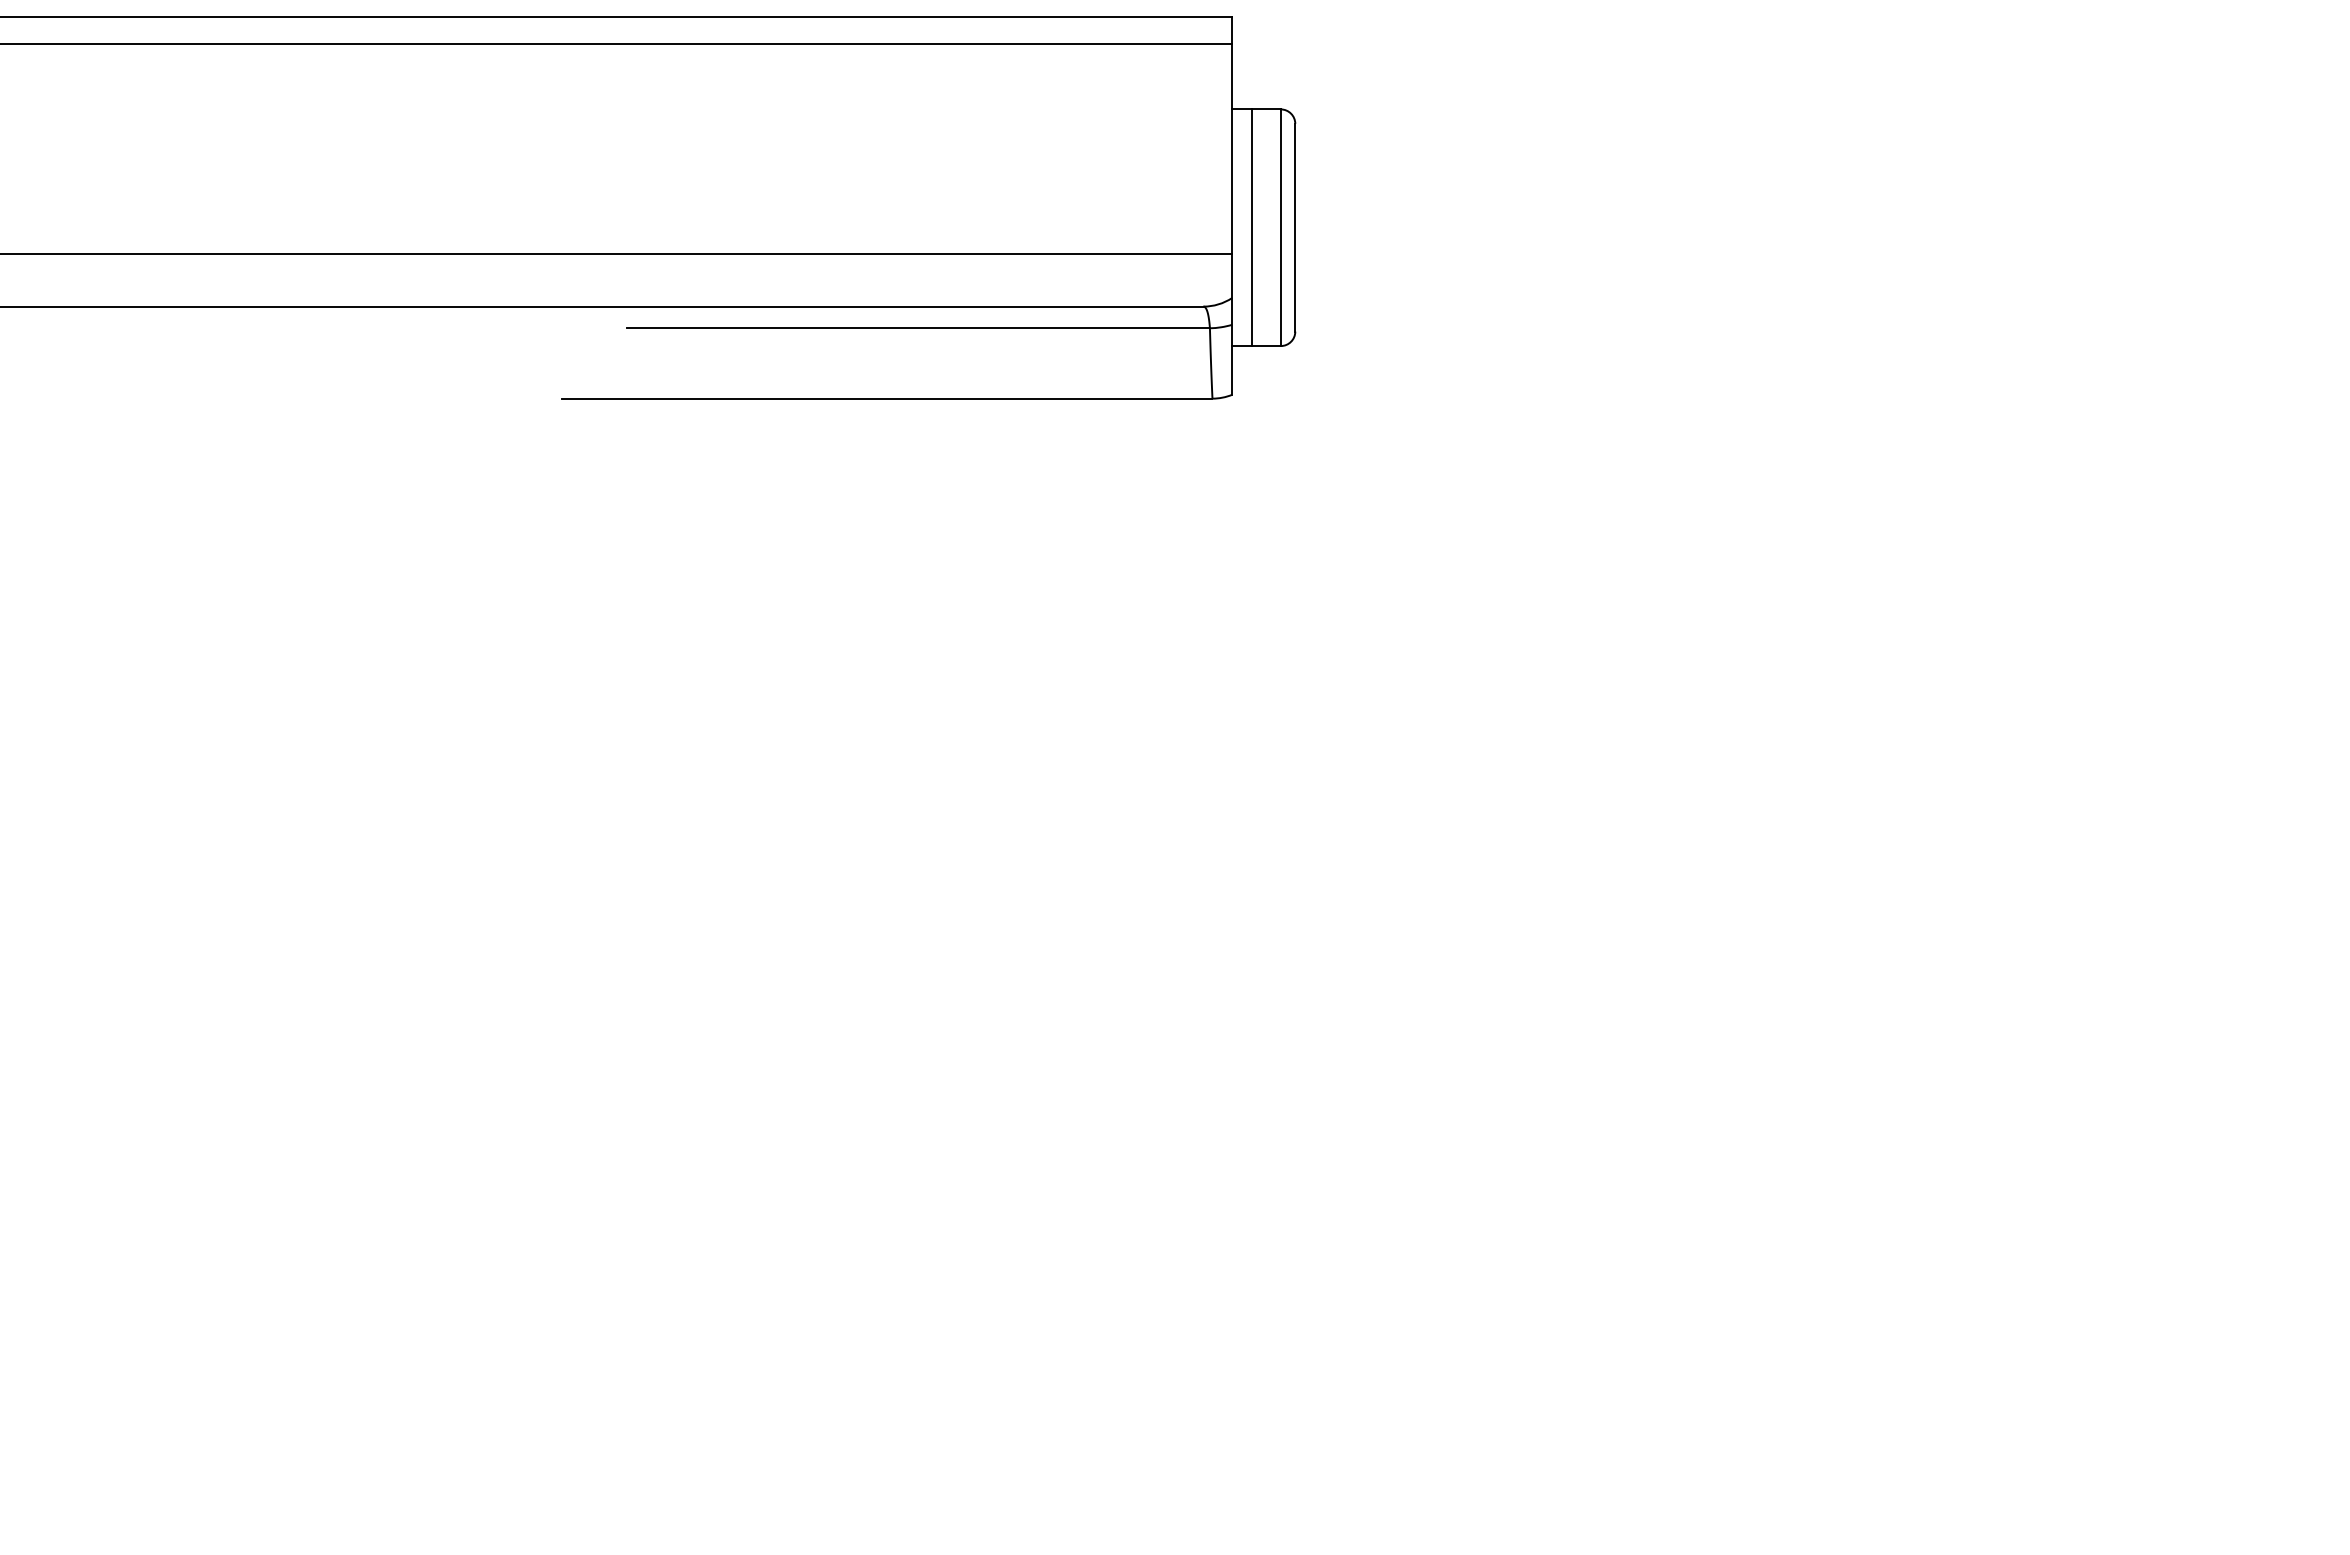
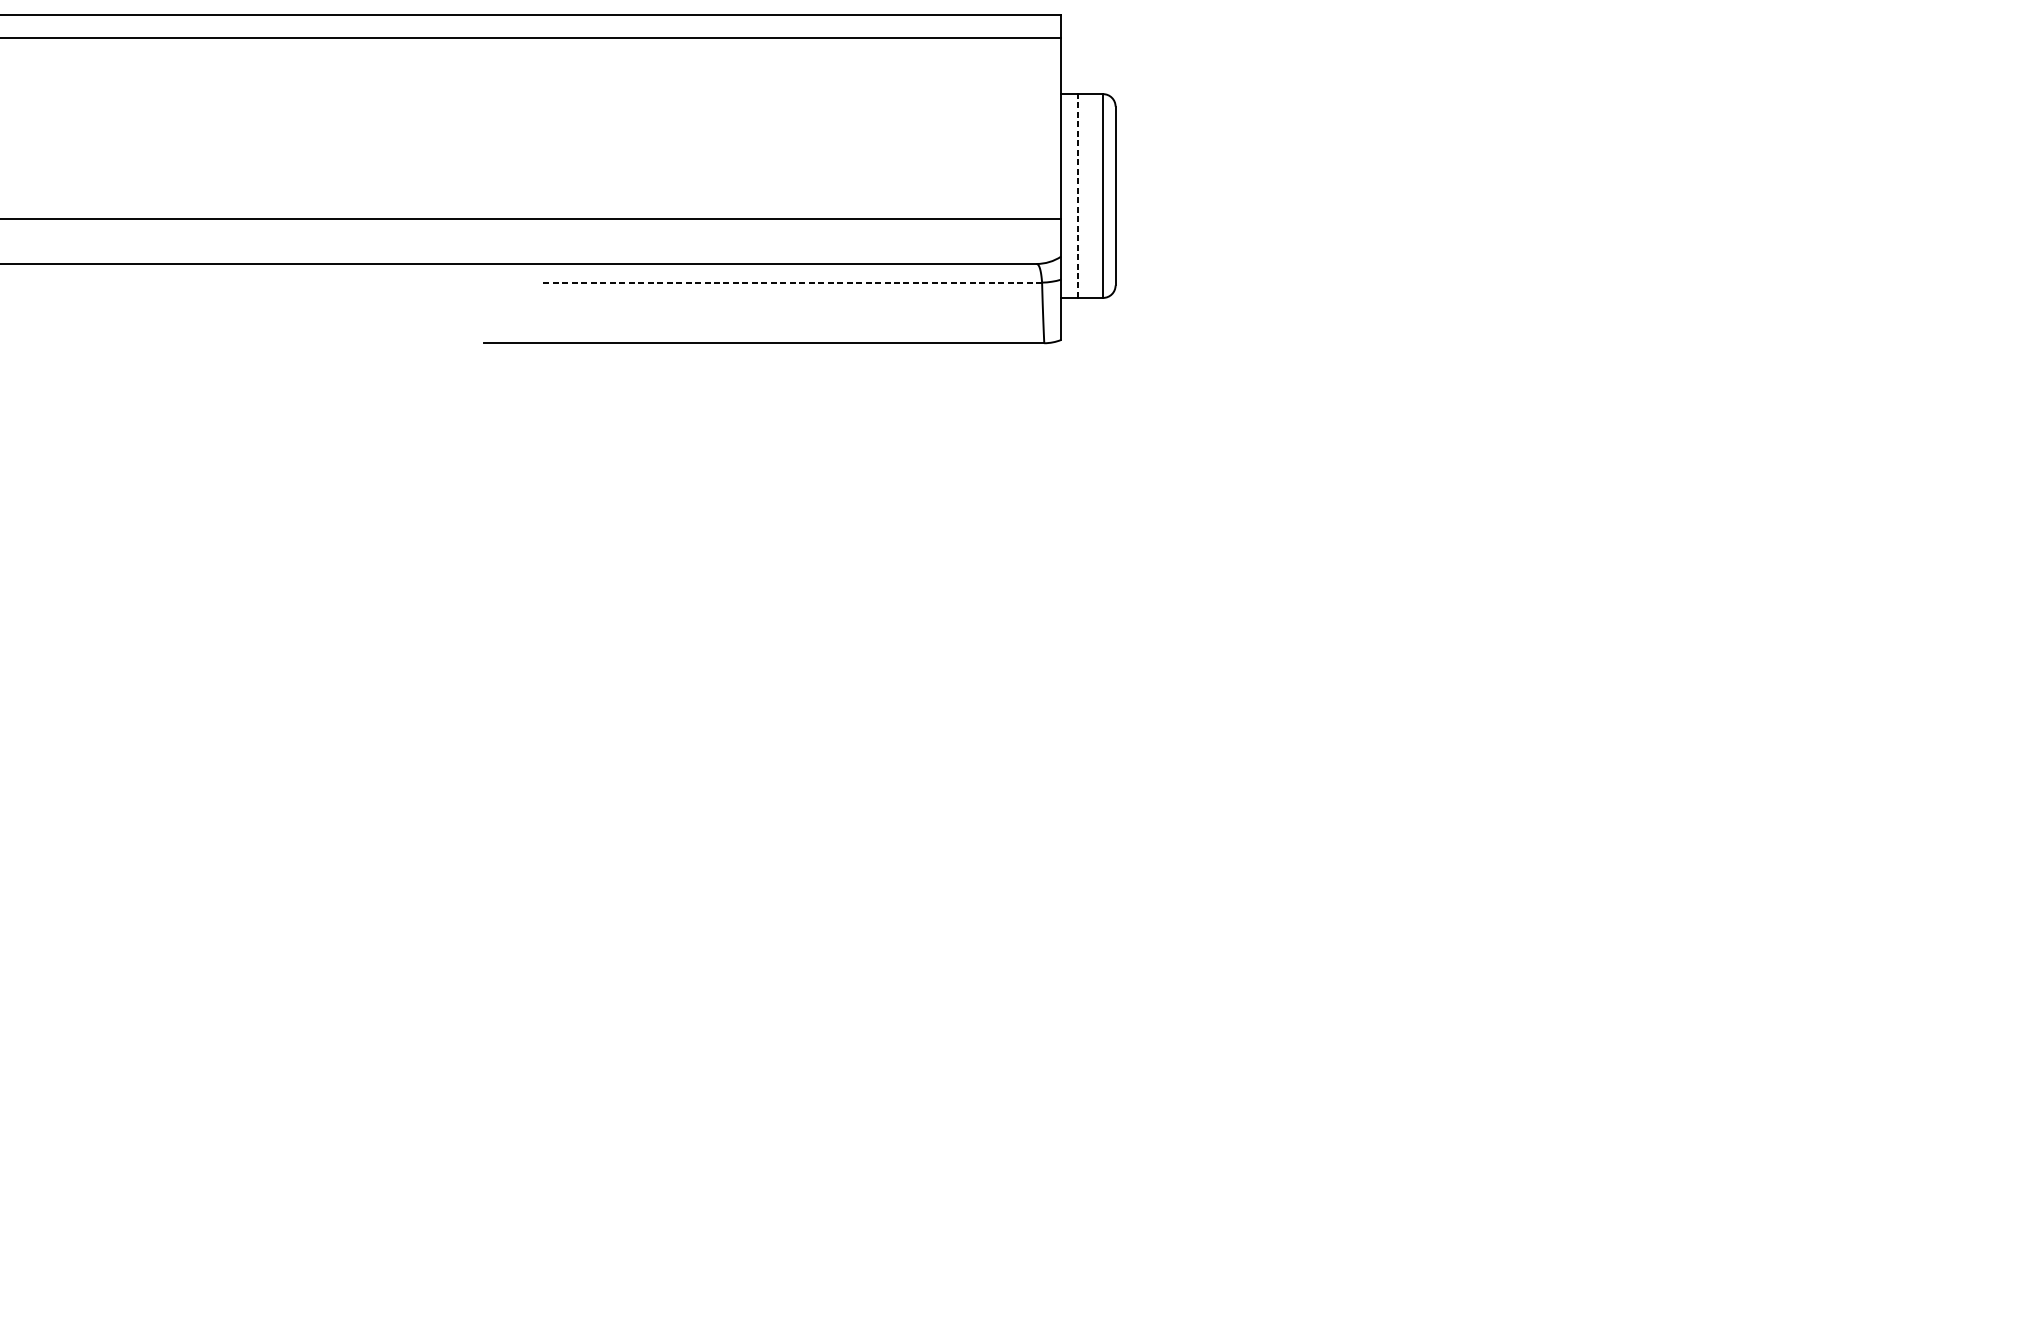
line: (1251, 227) -> (1077, 195), solid -> dashed
line: (918, 328) -> (791, 282), solid -> dashed

